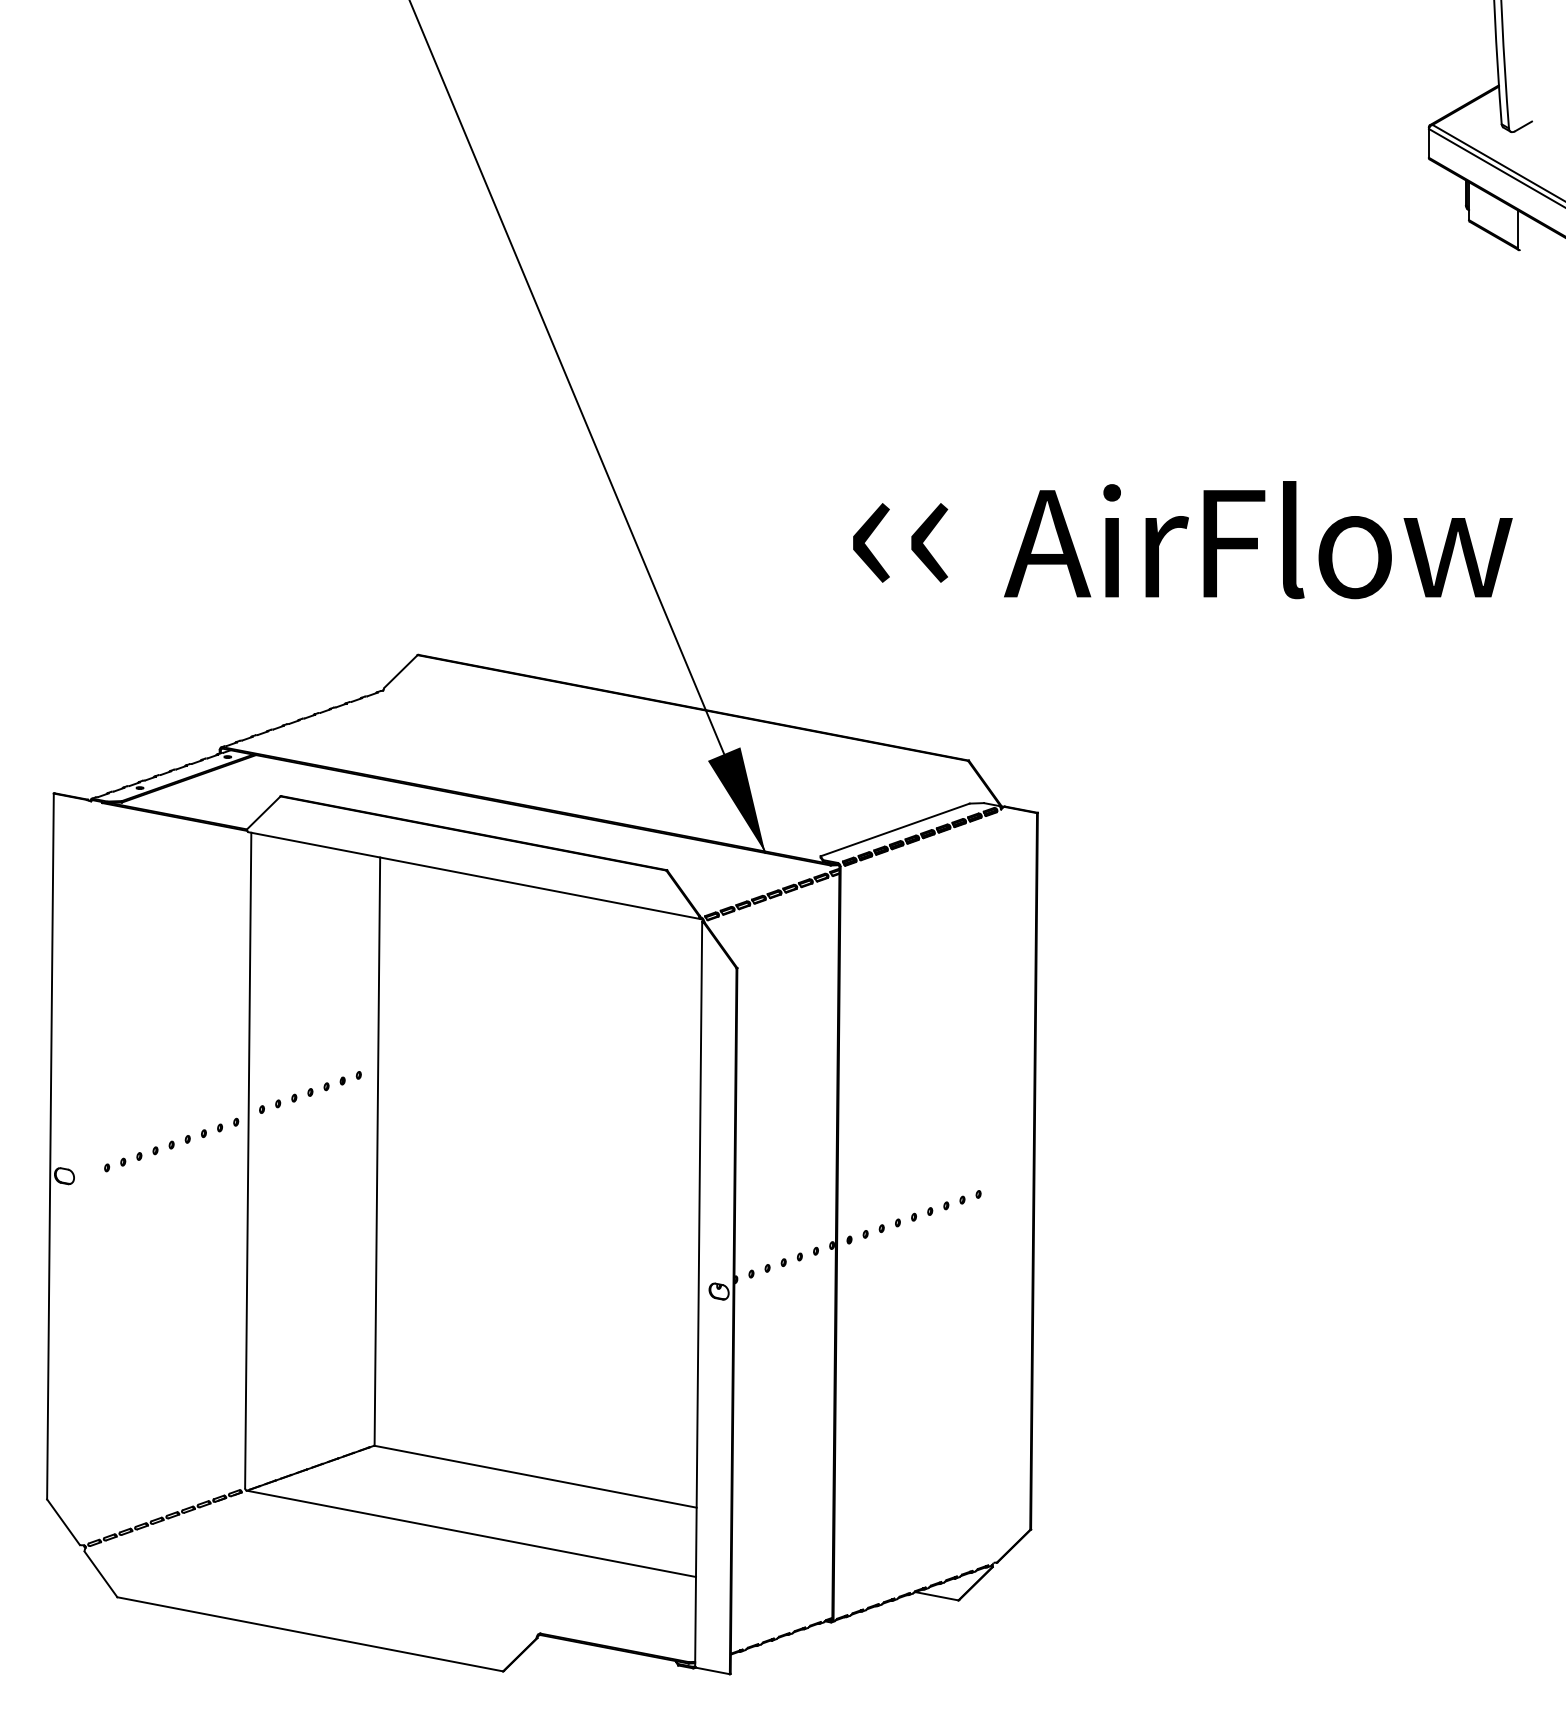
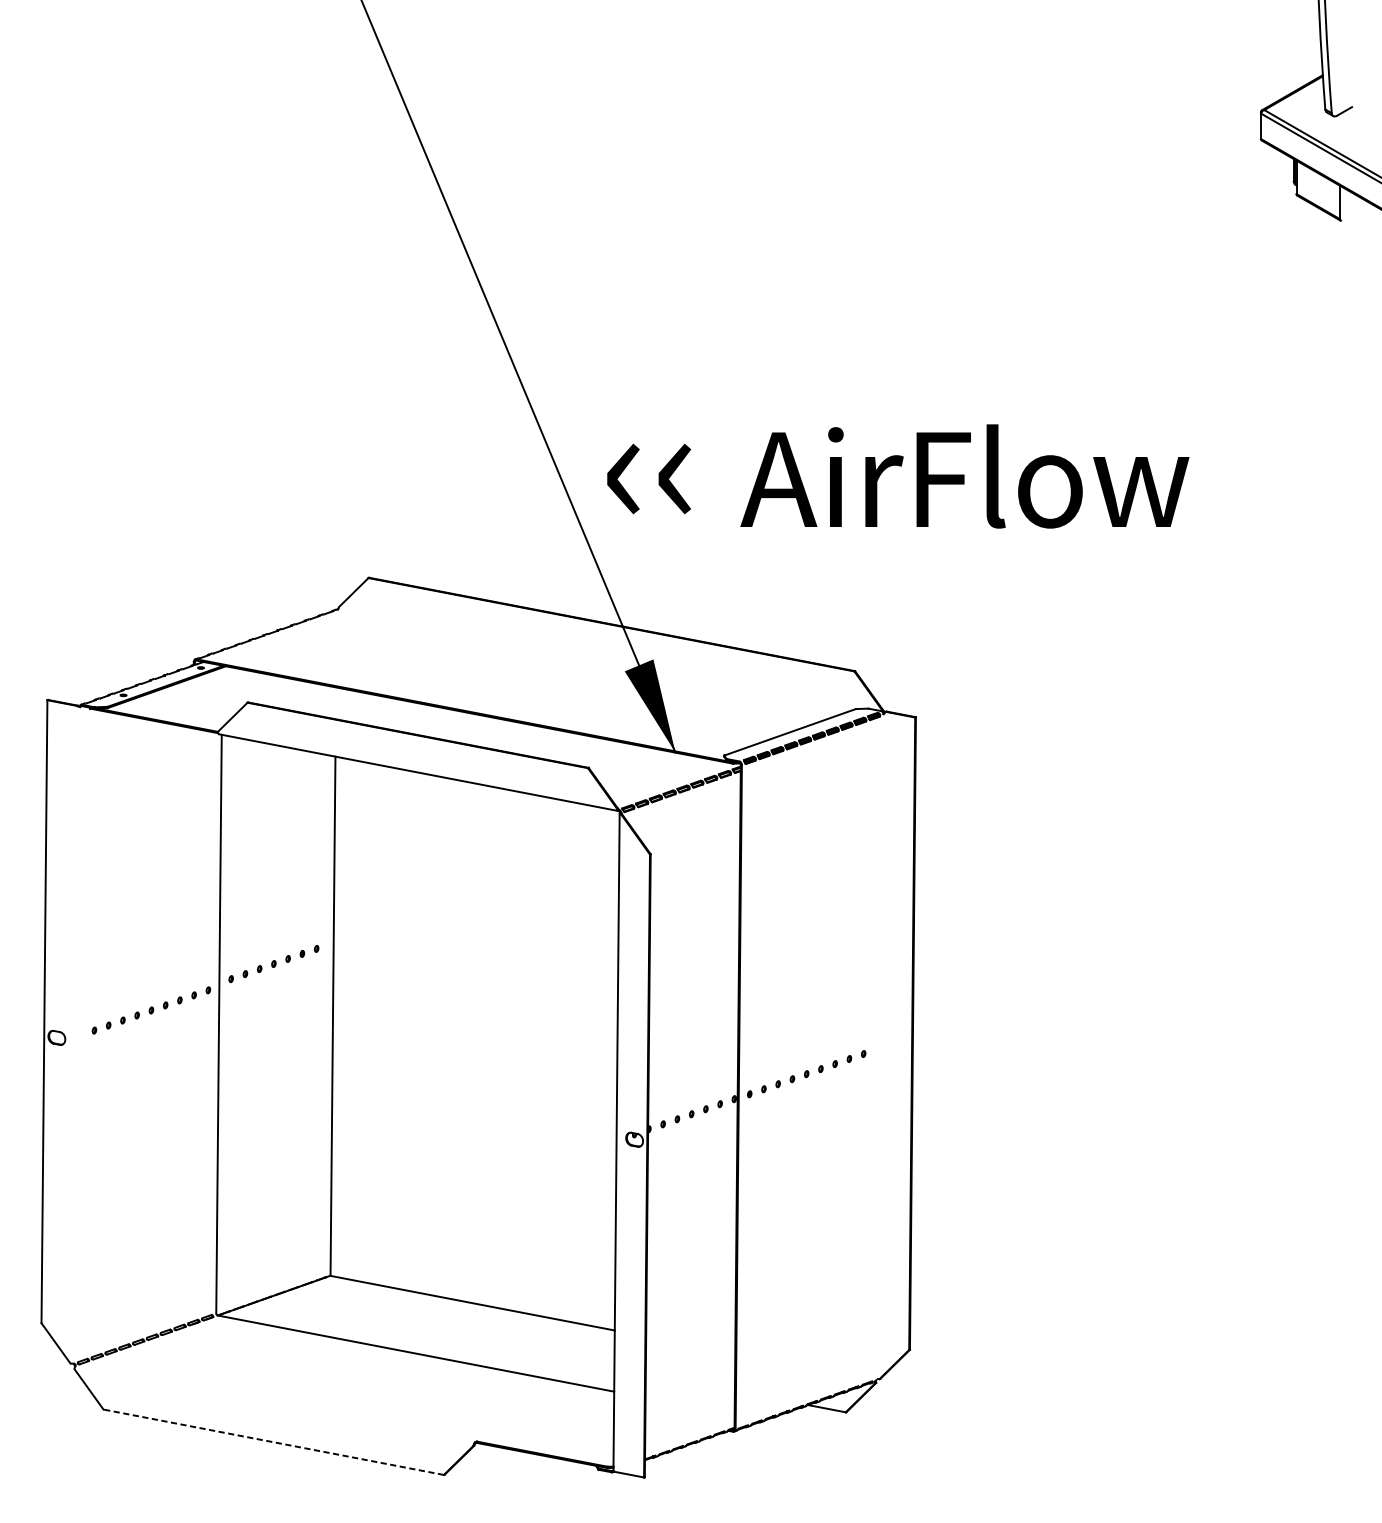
text: (1182, 540) -> (897, 476), moved
line: (309, 1634) -> (273, 1442), solid -> dashed

